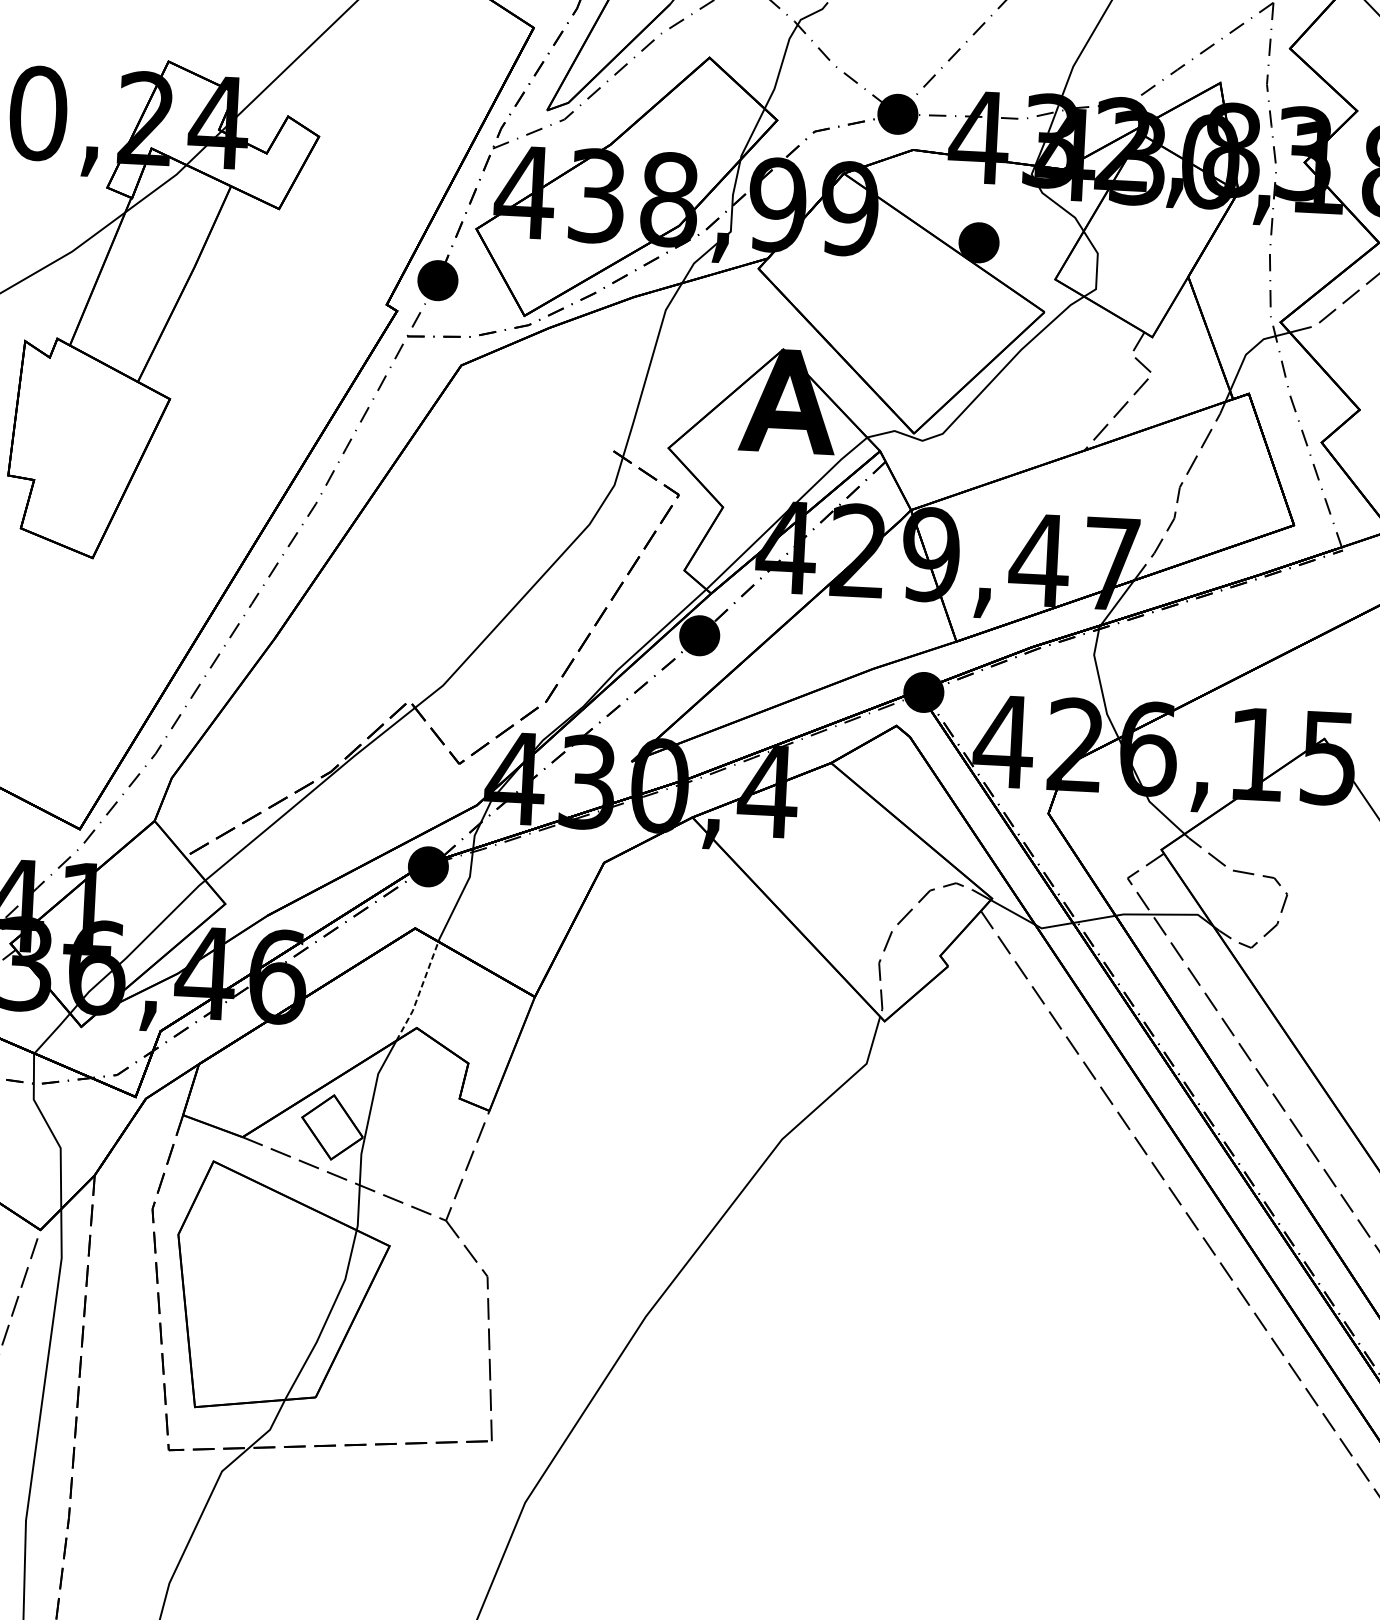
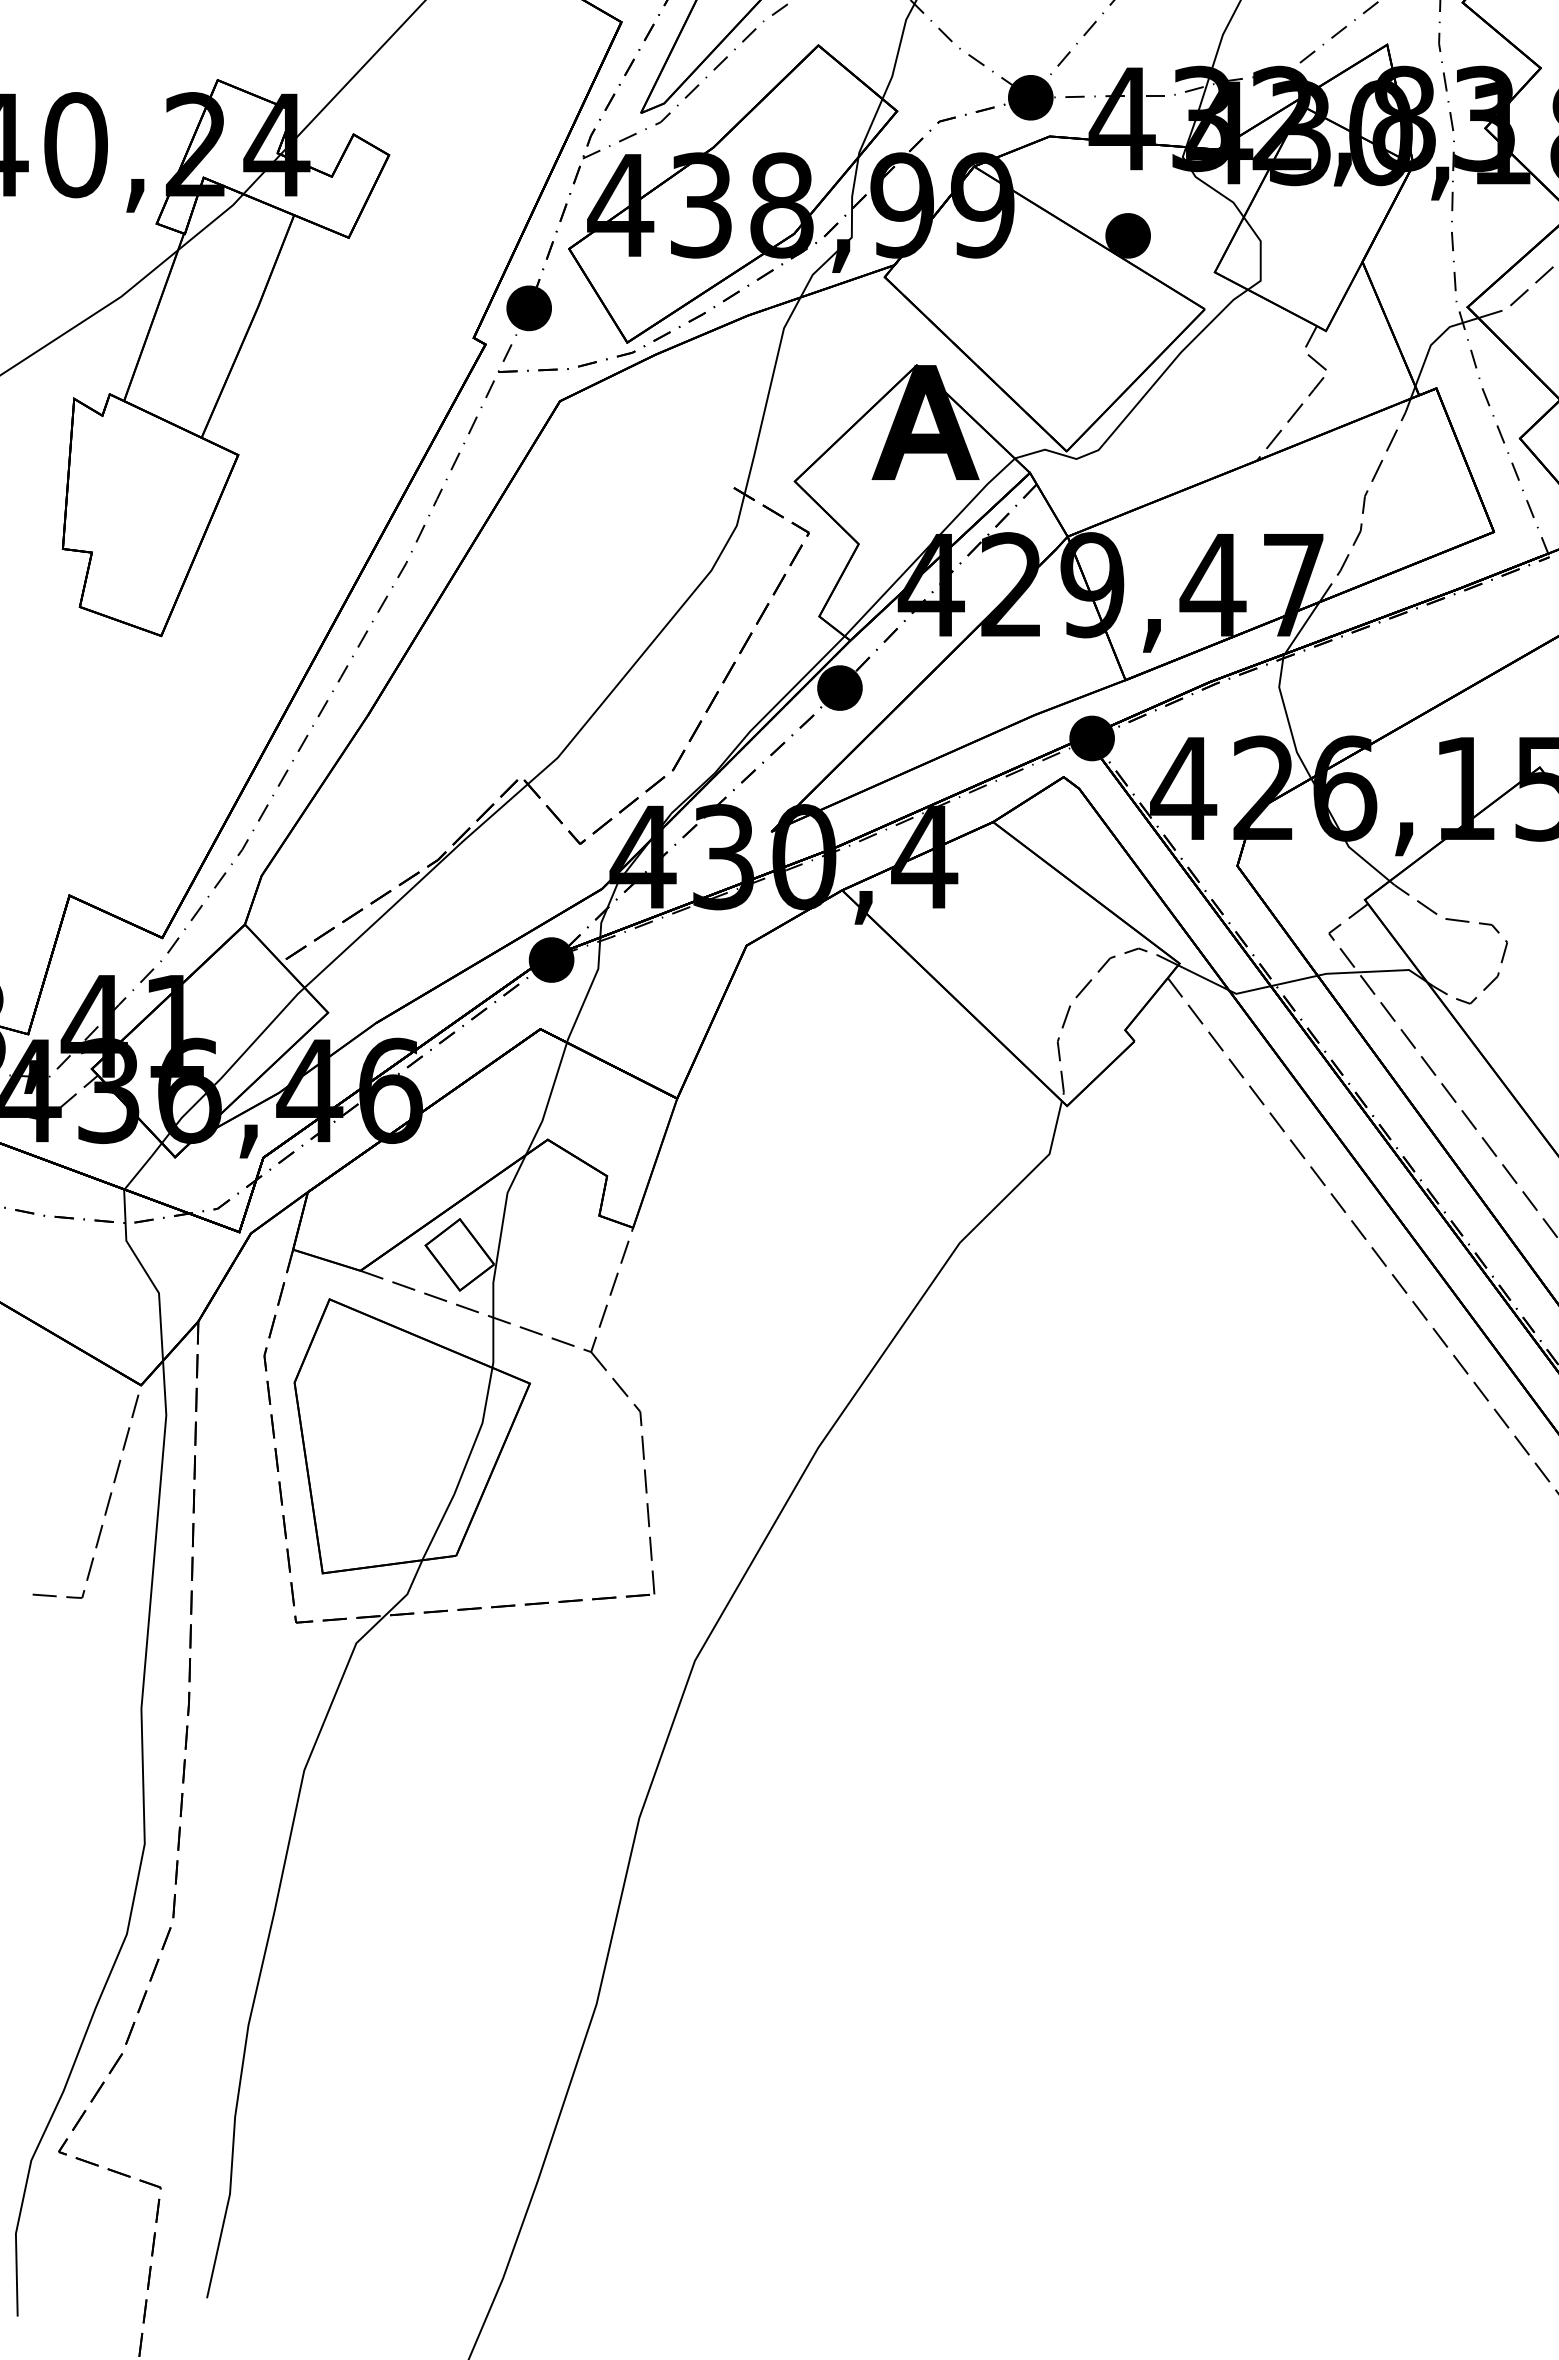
line: (419, 992) -> (548, 1100), dashed -> solid

